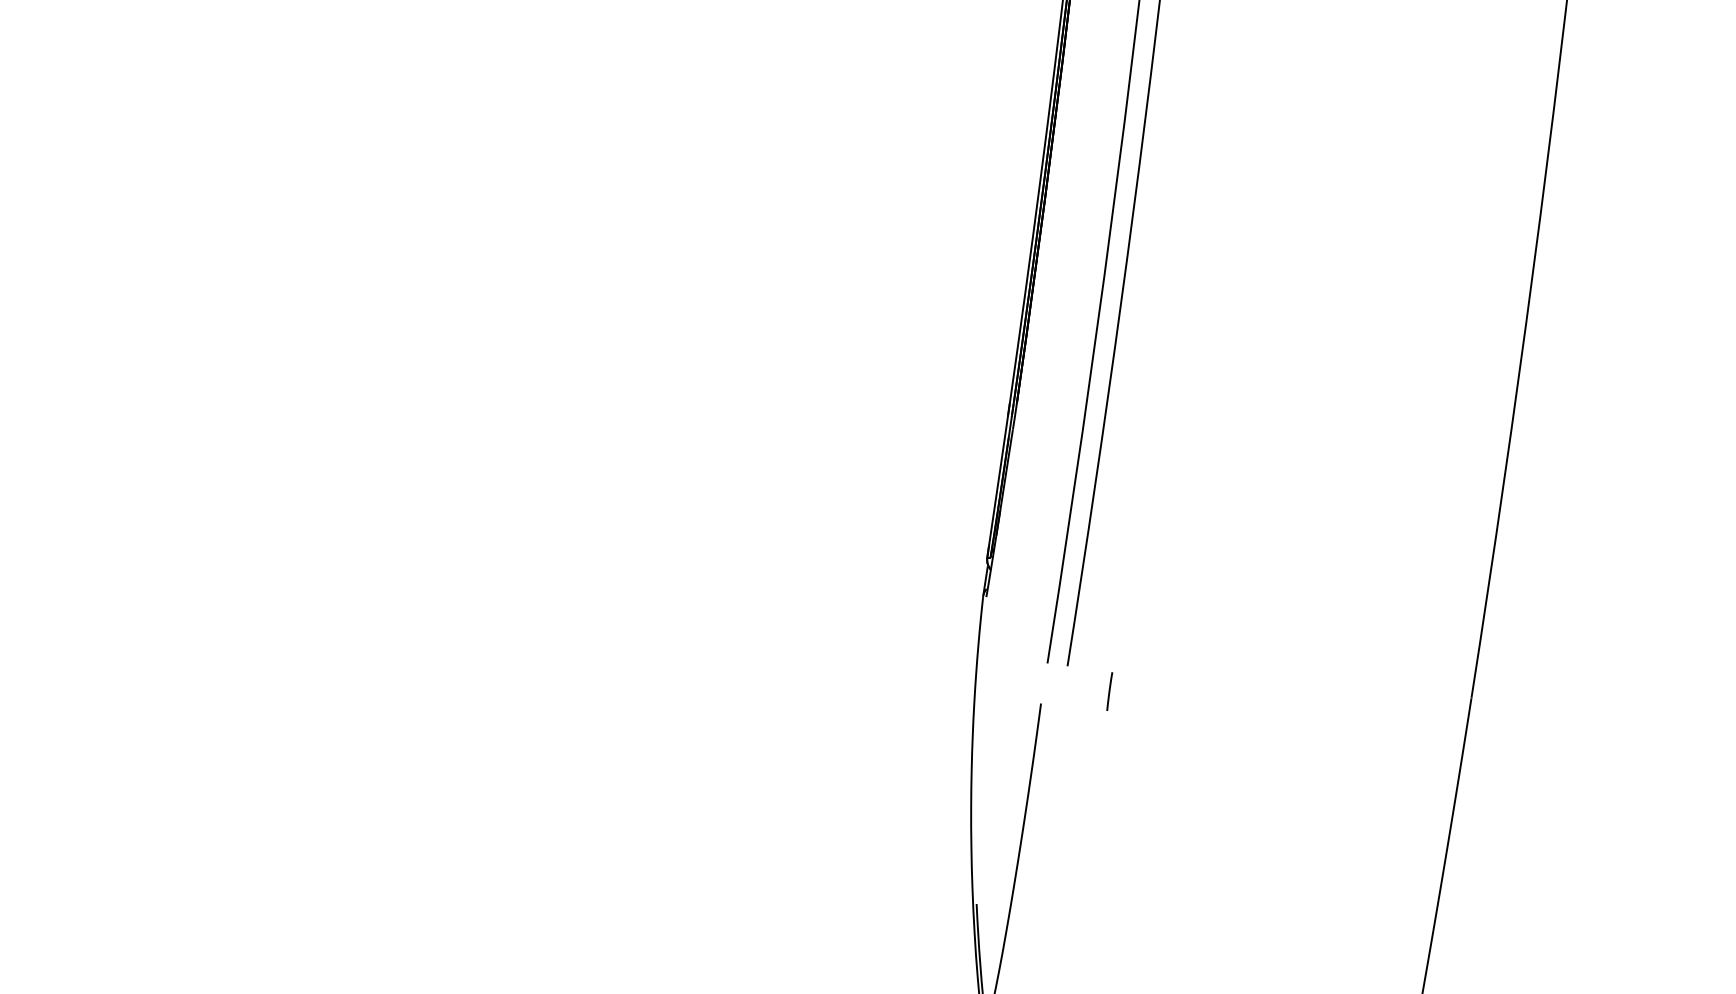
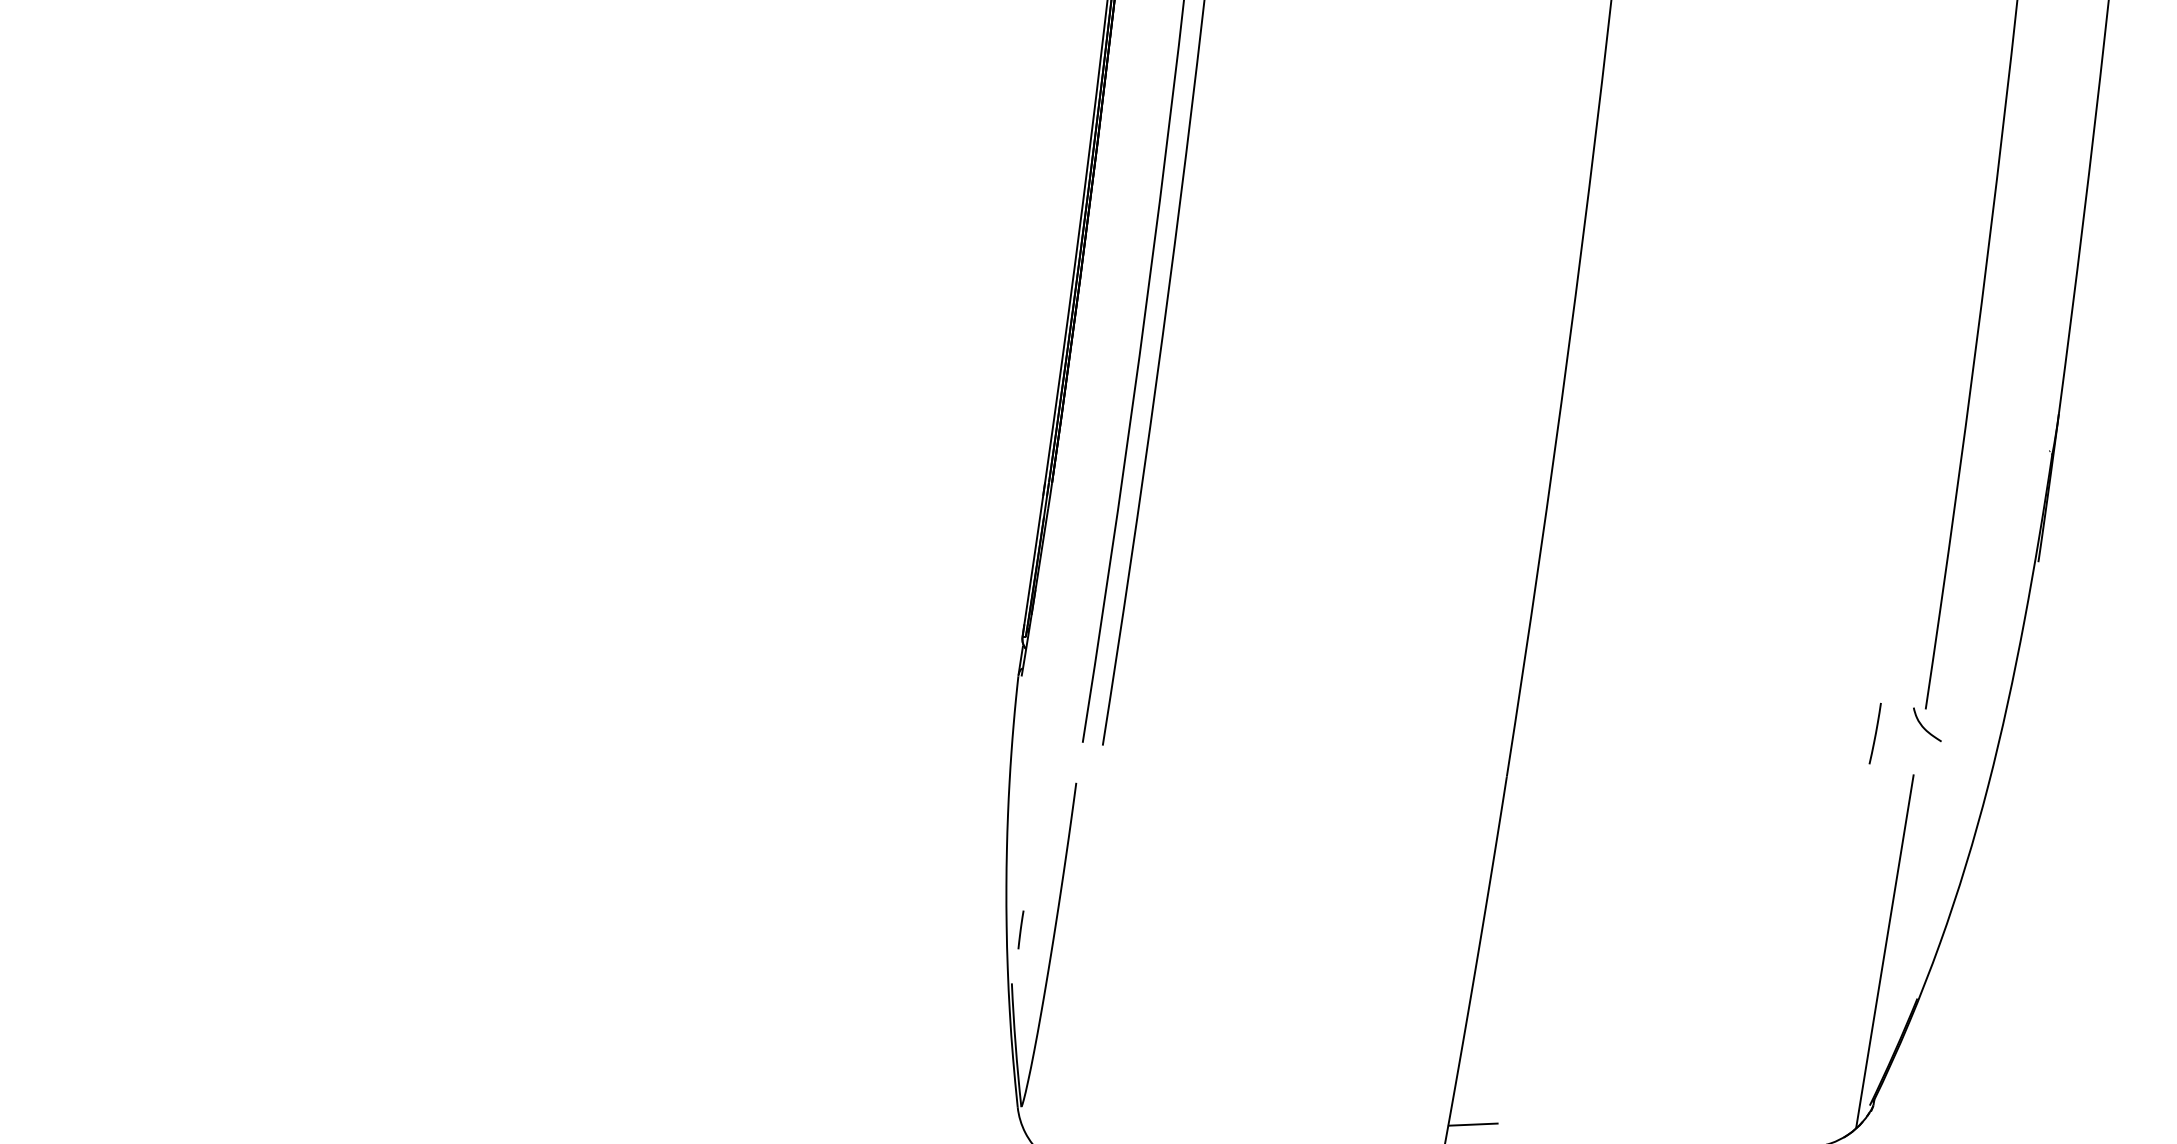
line: (1109, 691) -> (1020, 929), moved

